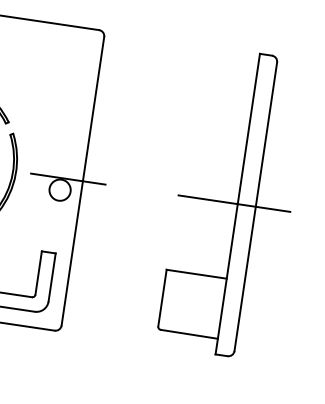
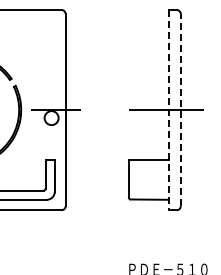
line: (237, 204) -> (168, 110), solid -> dashed
line: (255, 205) -> (180, 109), solid -> dashed

